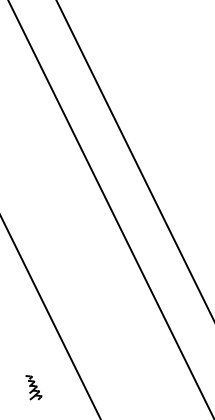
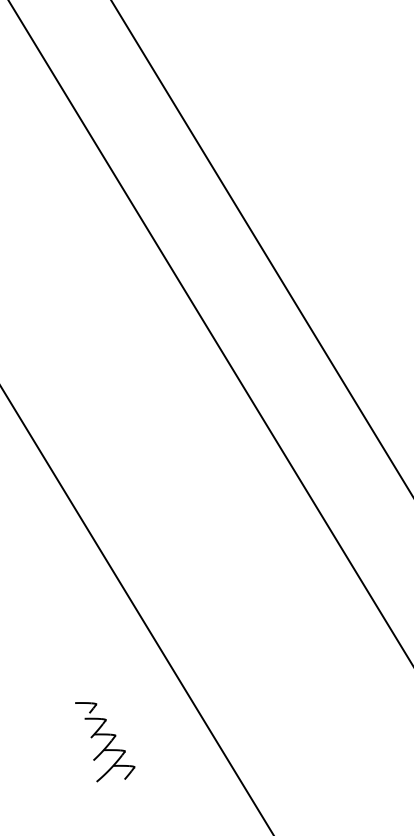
part: (33, 387) -> (105, 740), size x1.67

